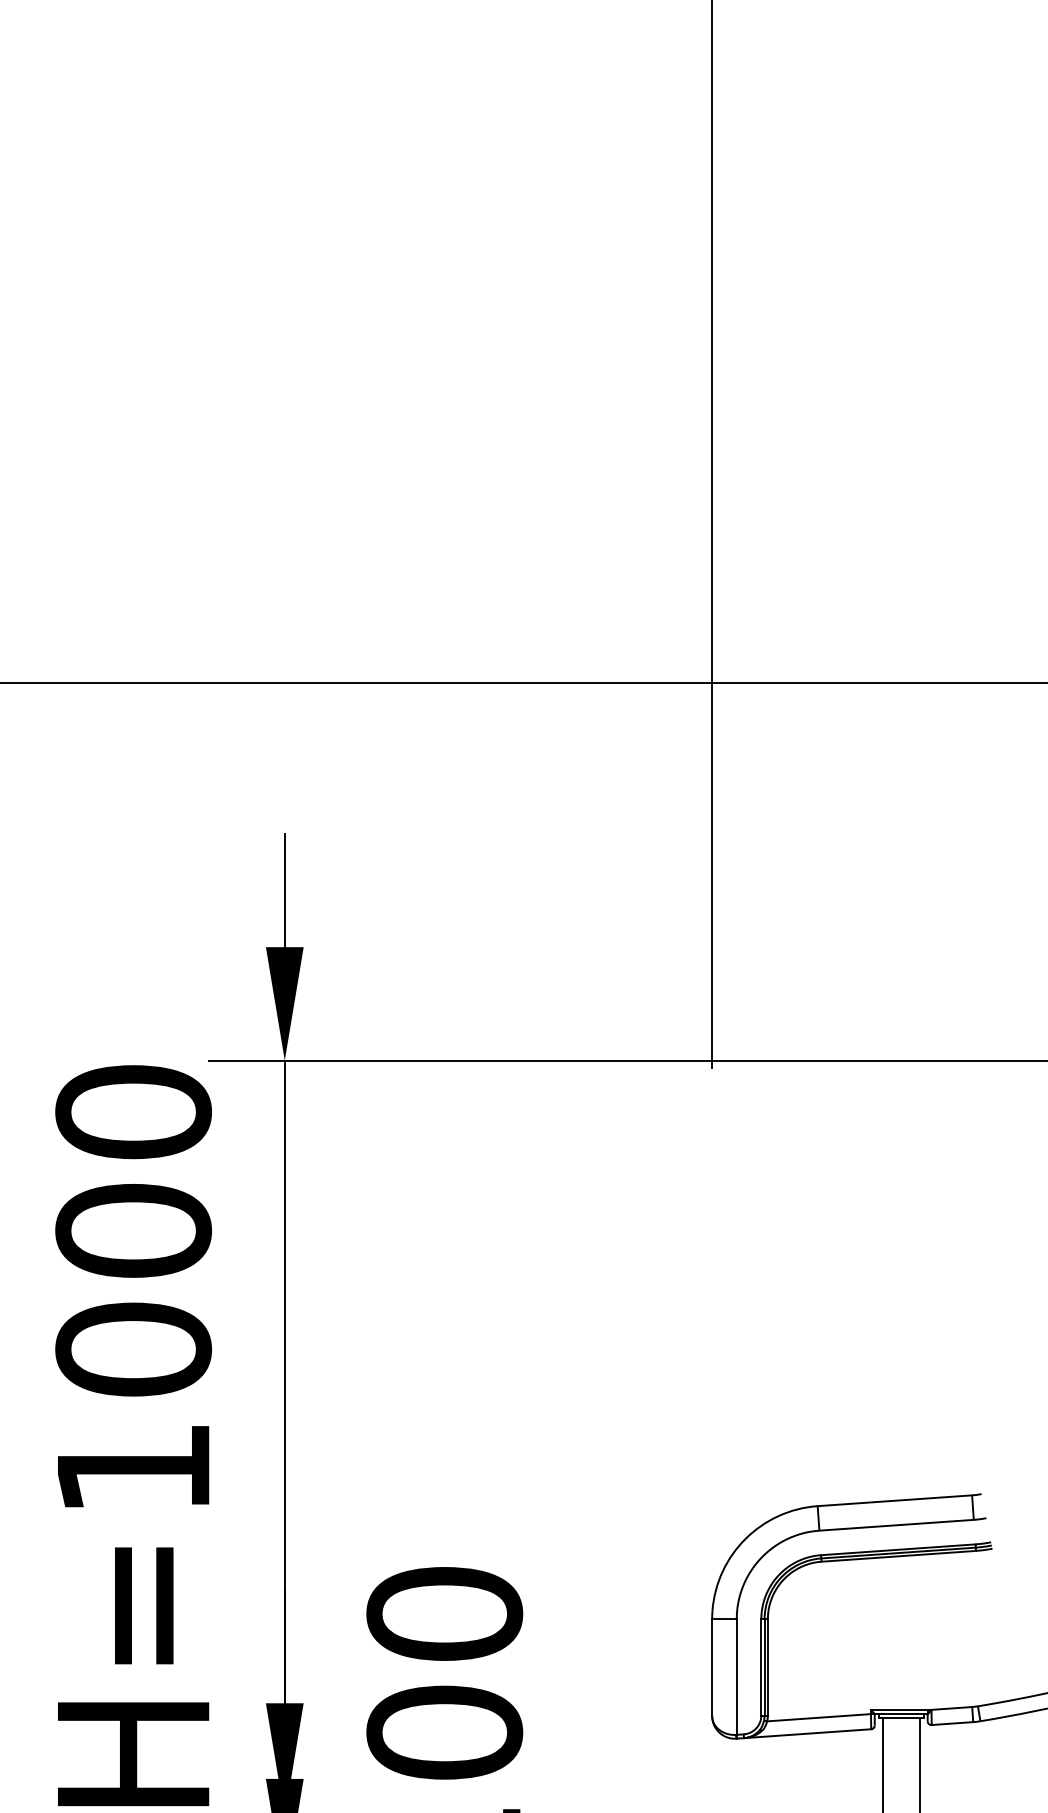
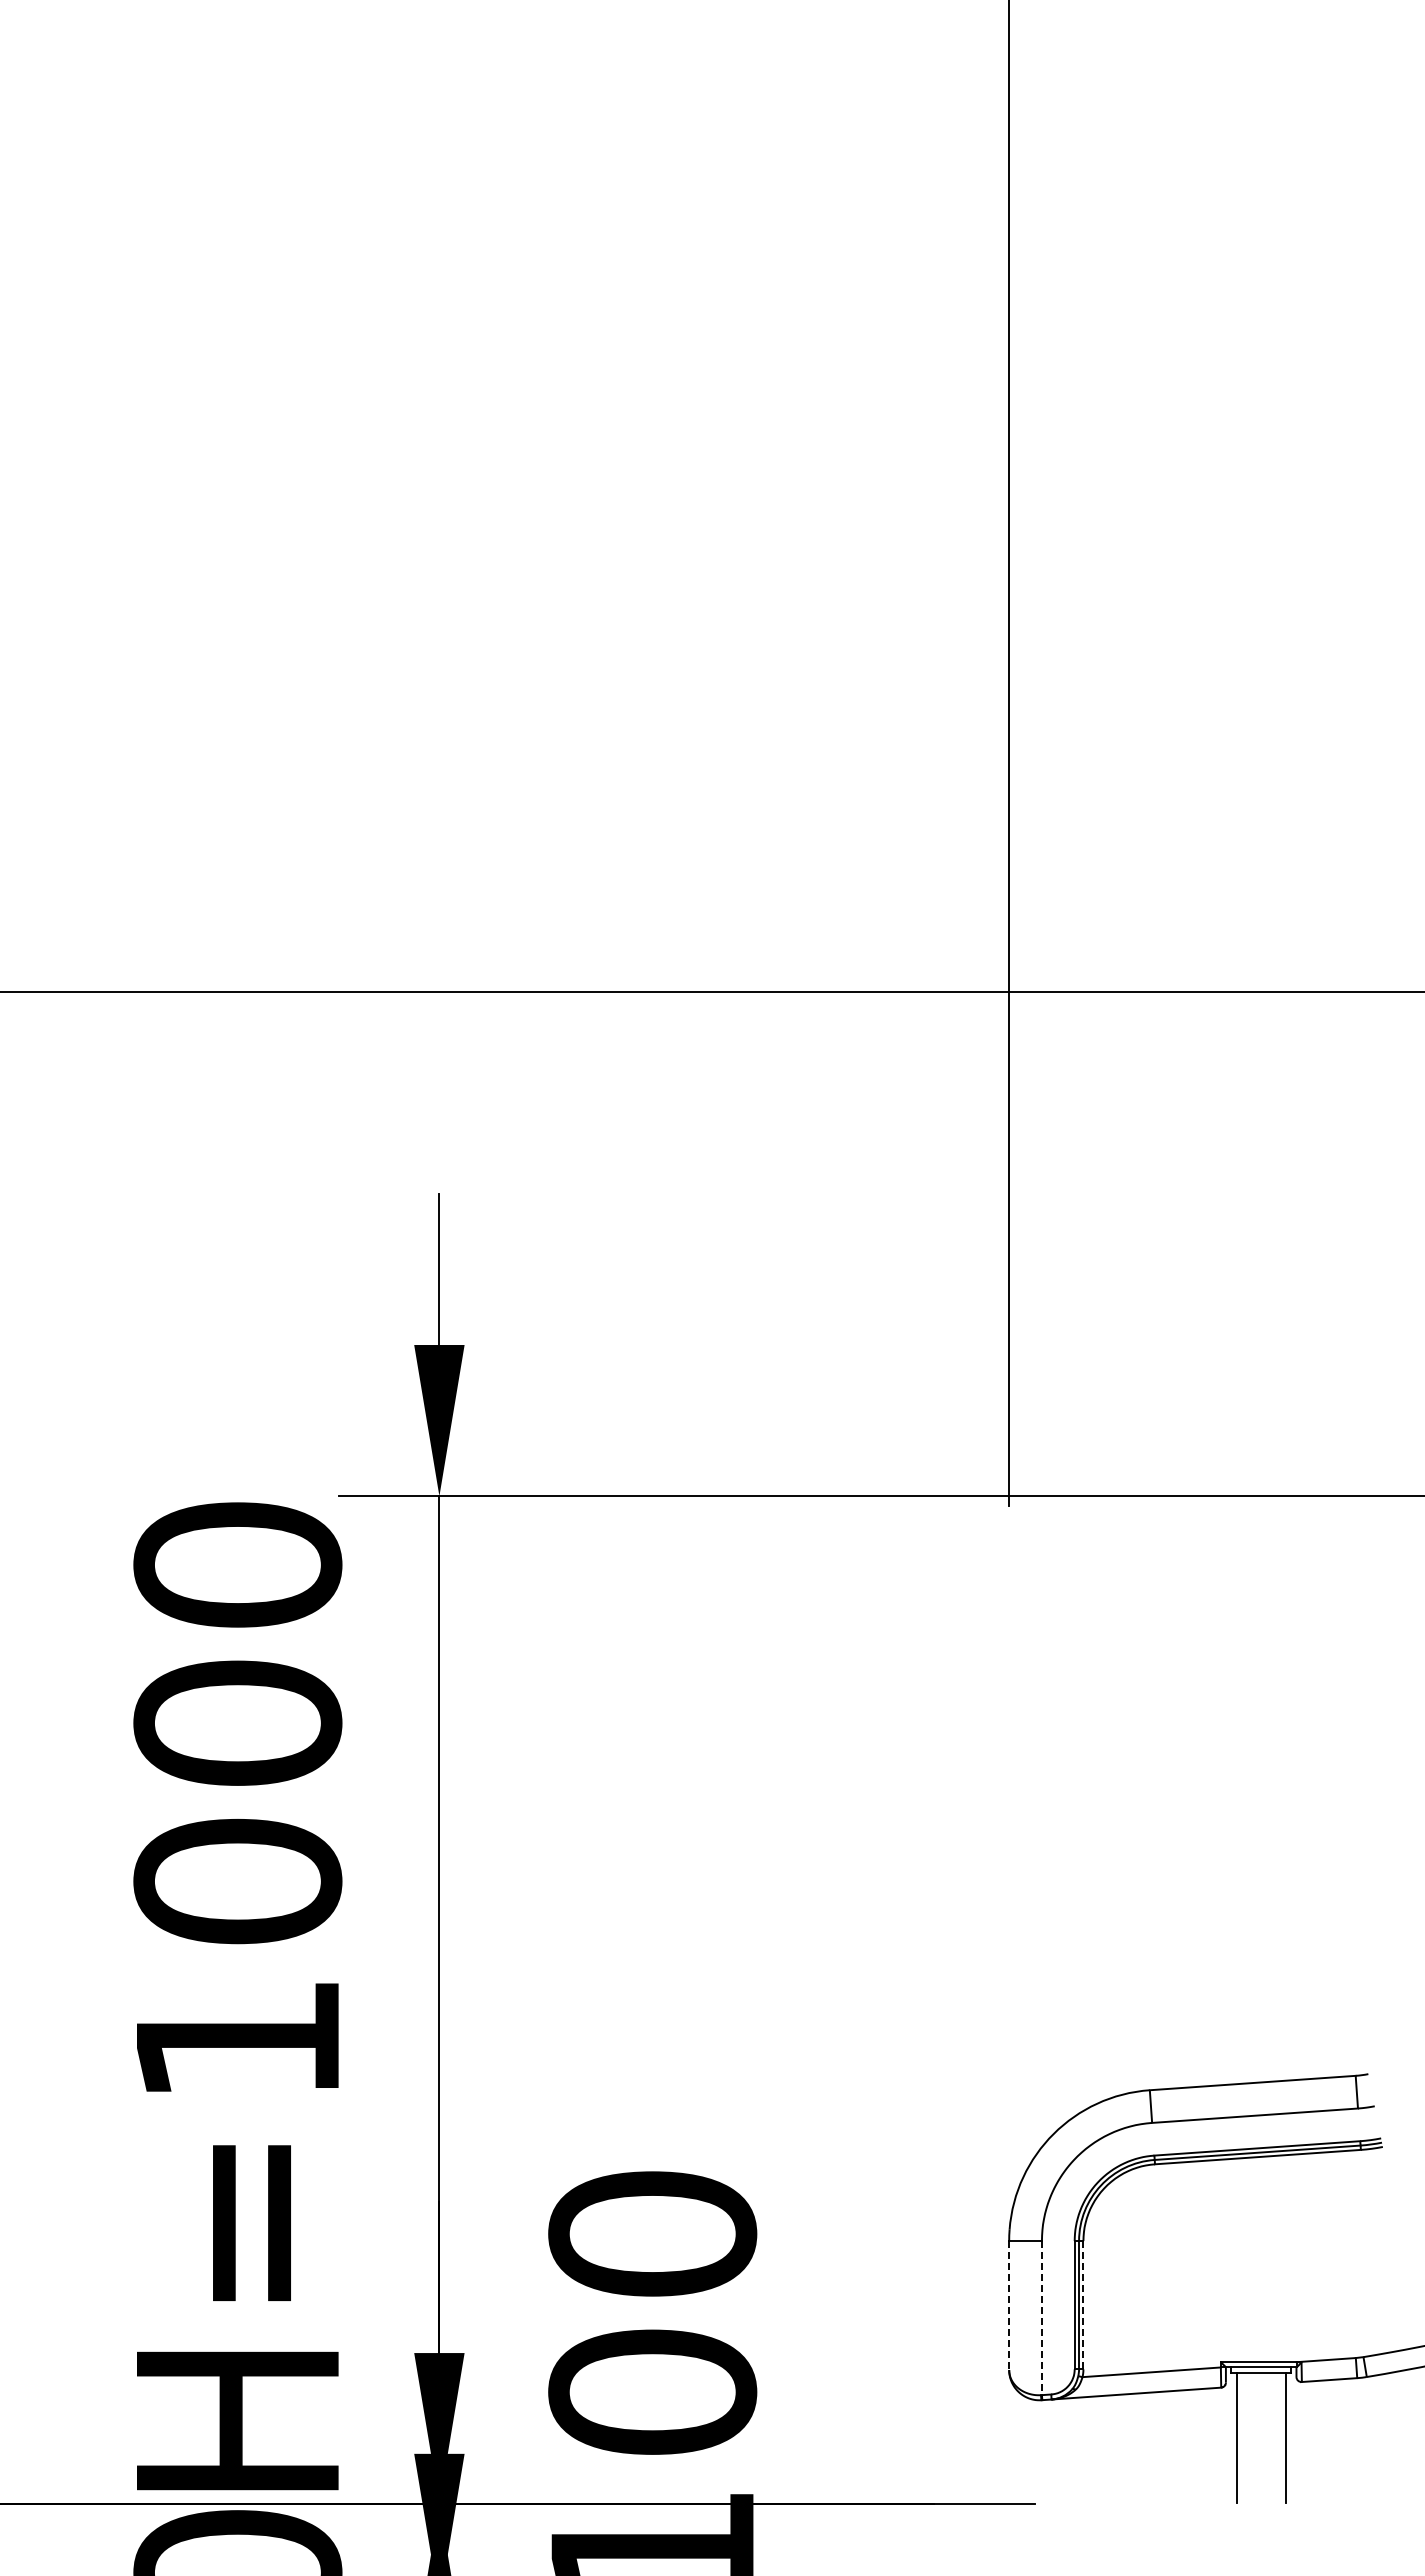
line: (767, 1666) -> (1083, 2304), solid -> dashed
line: (712, 1668) -> (1009, 2306), solid -> dashed
line: (736, 1677) -> (1041, 2318), solid -> dashed

